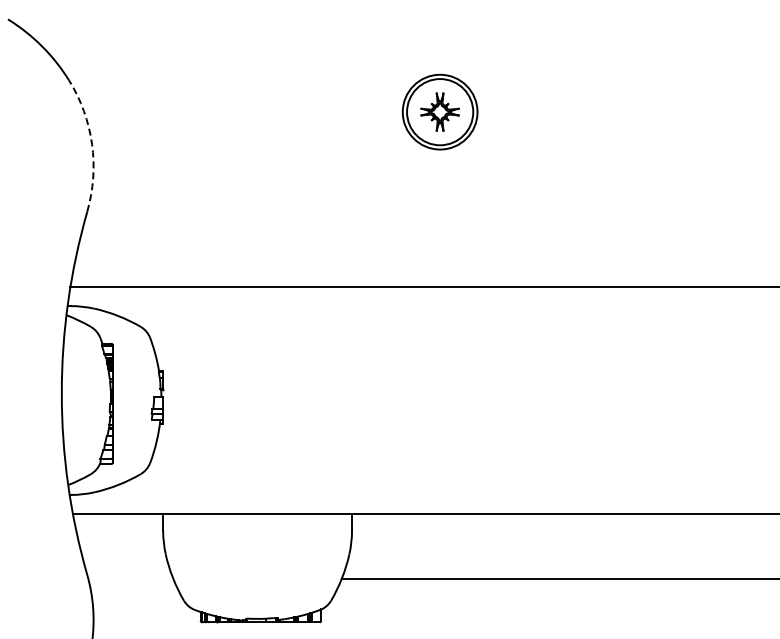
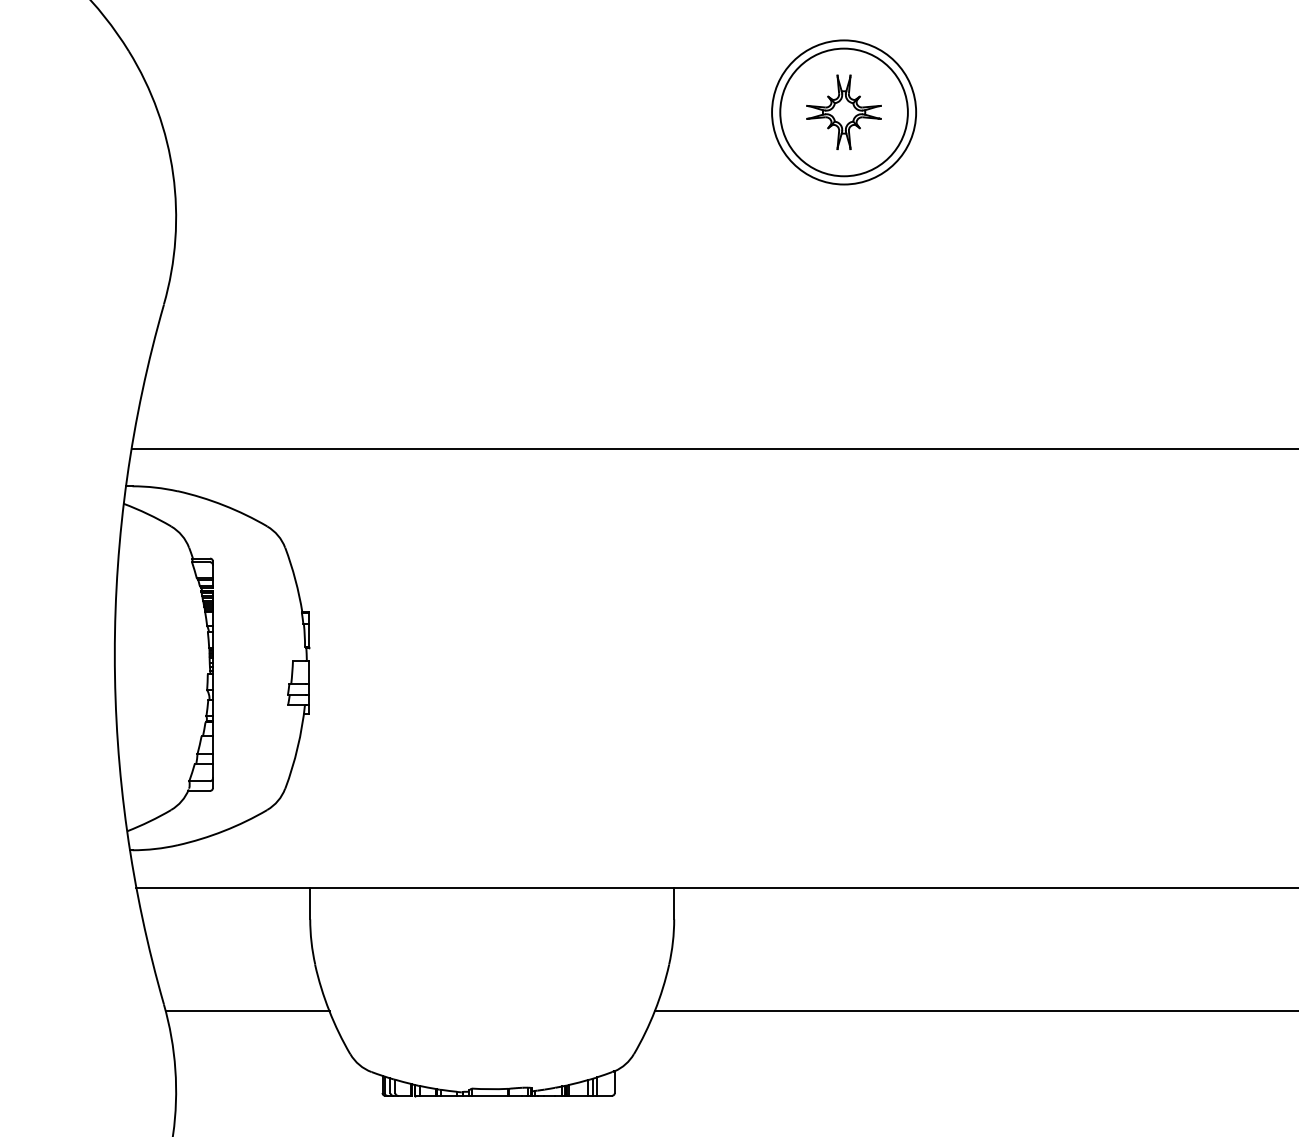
arc: (92, 144) -> (174, 174), dashed -> solid
line: (130, 578) -> (247, 1011), added

